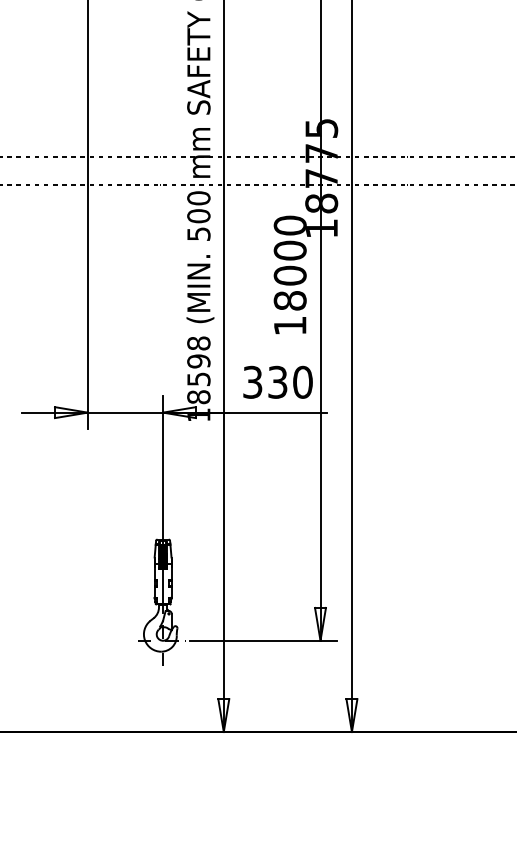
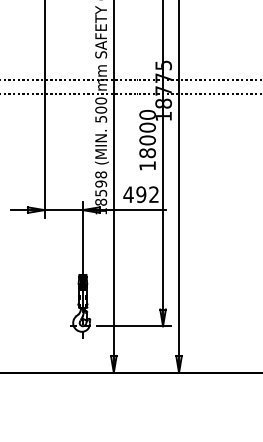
text: (278, 381) -> (141, 194), 330 -> 492

